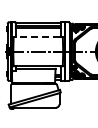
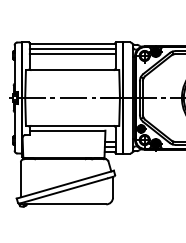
line: (38, 36) -> (73, 69), dashed -> solid

